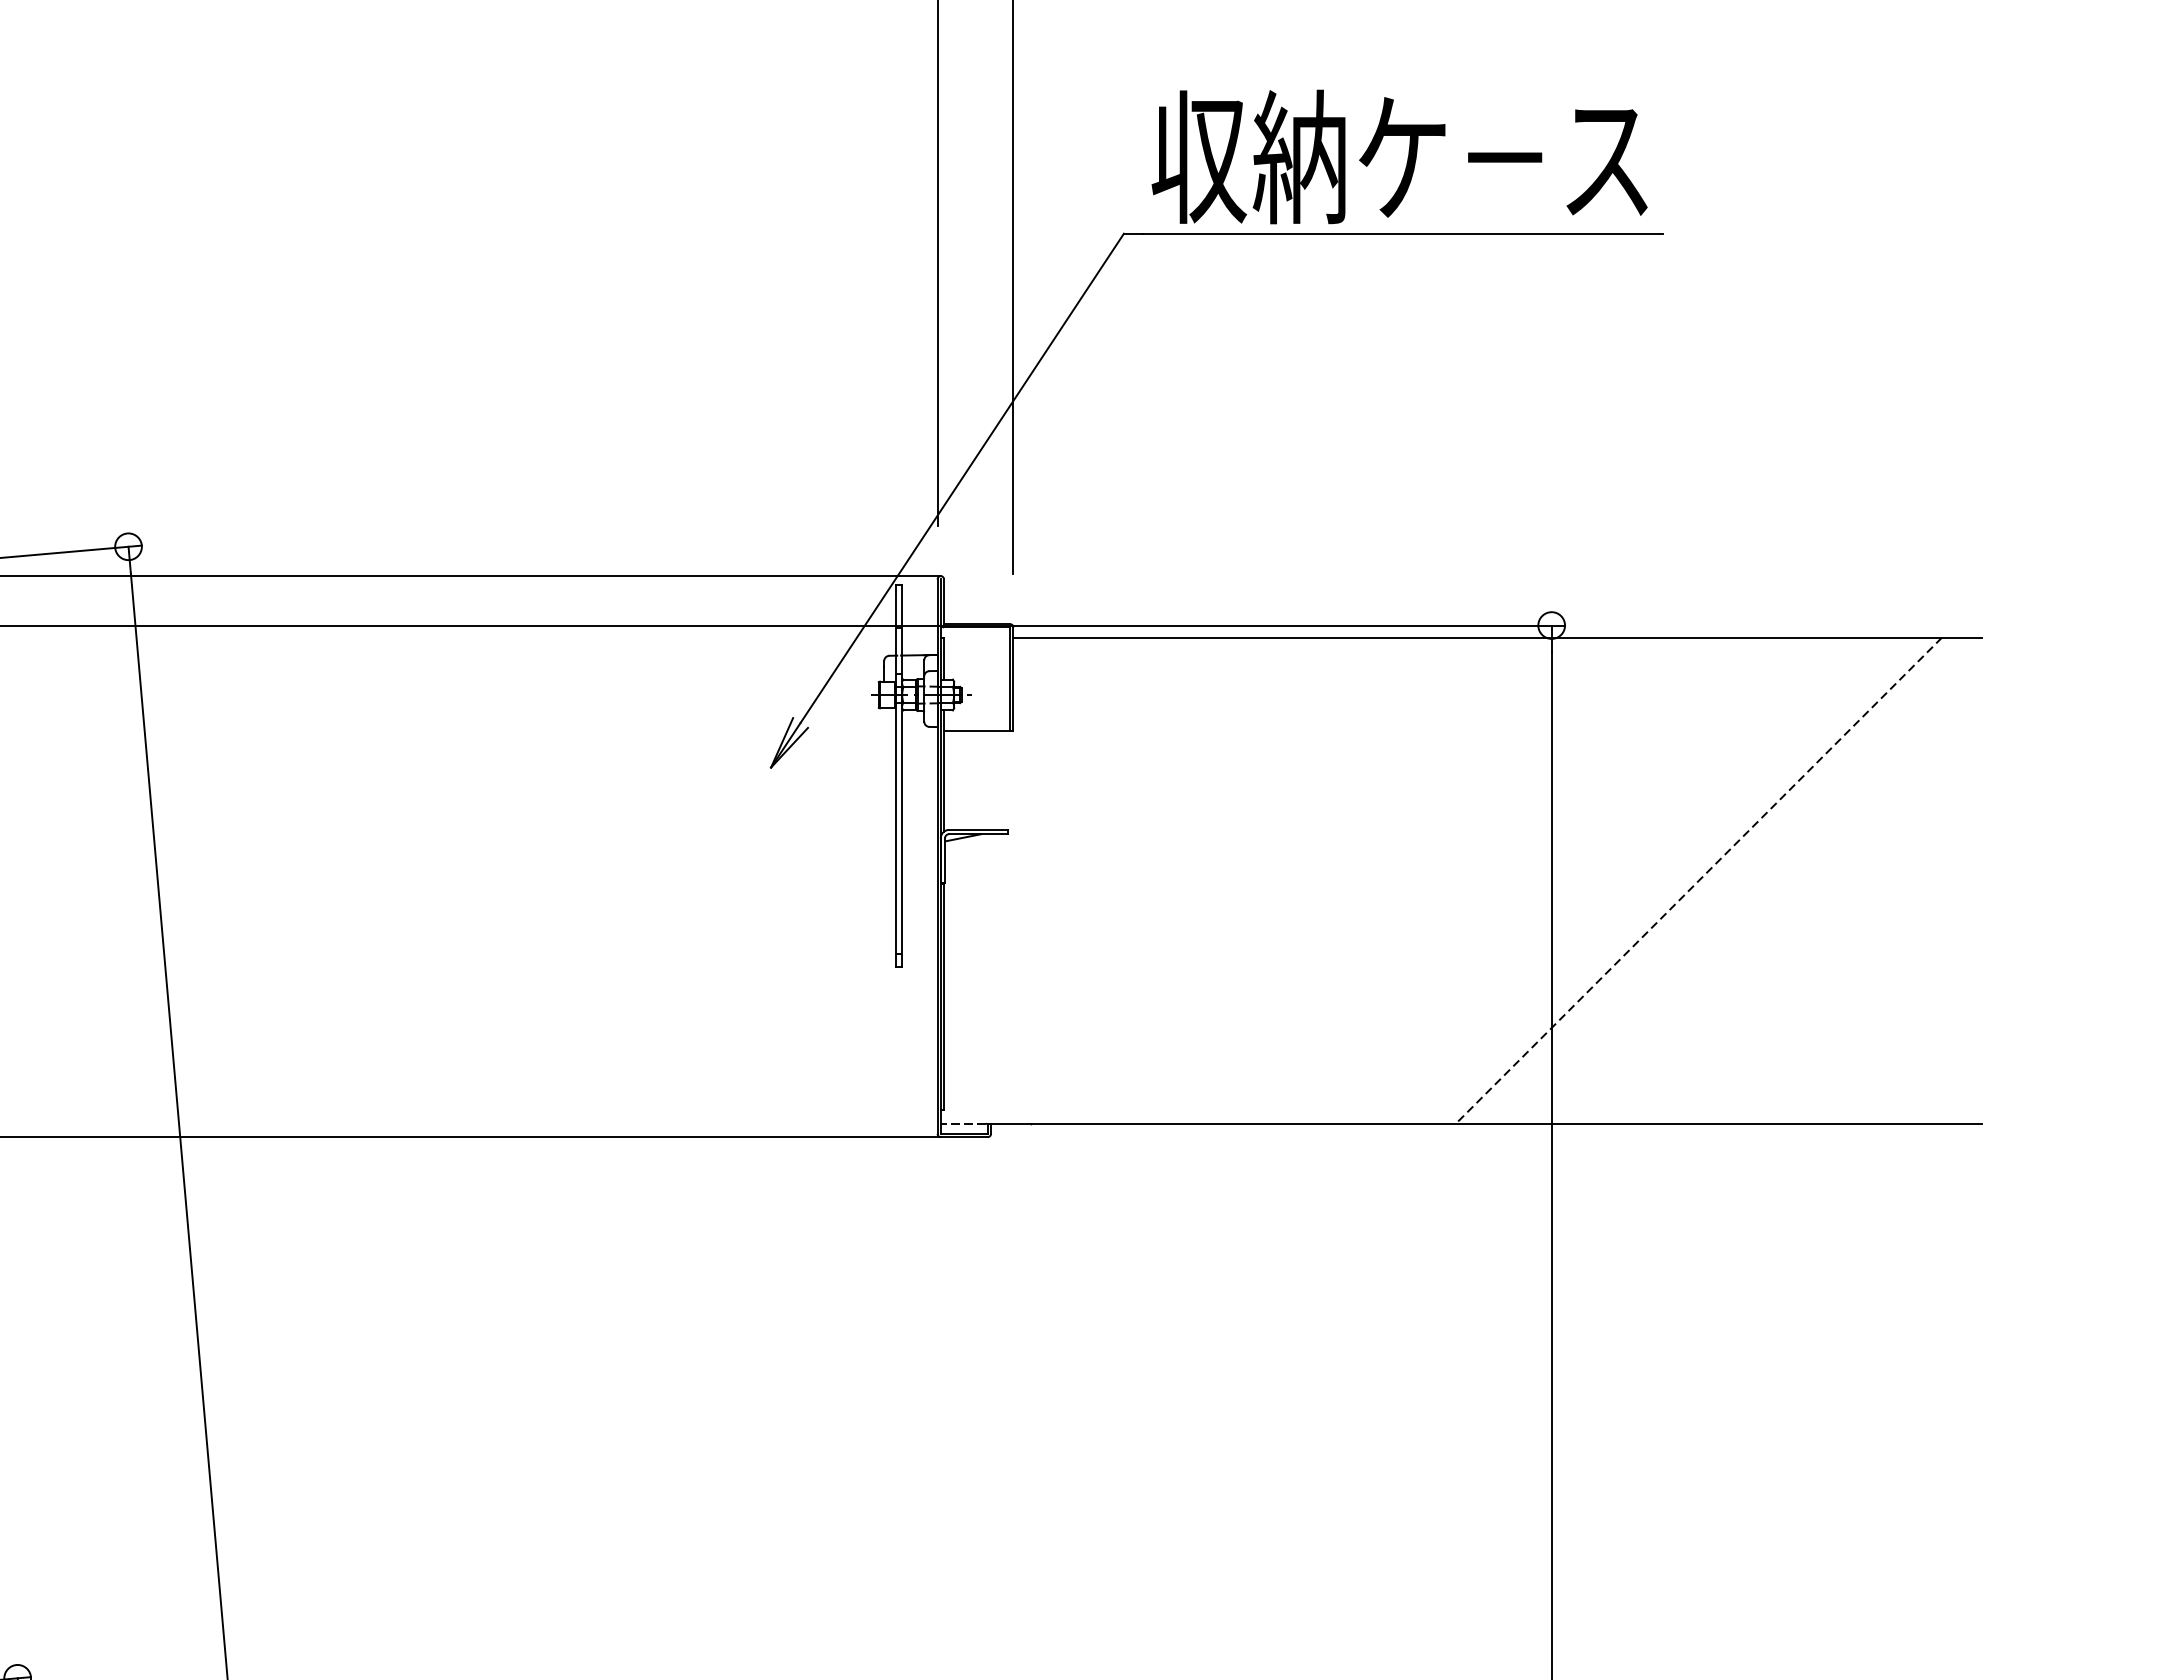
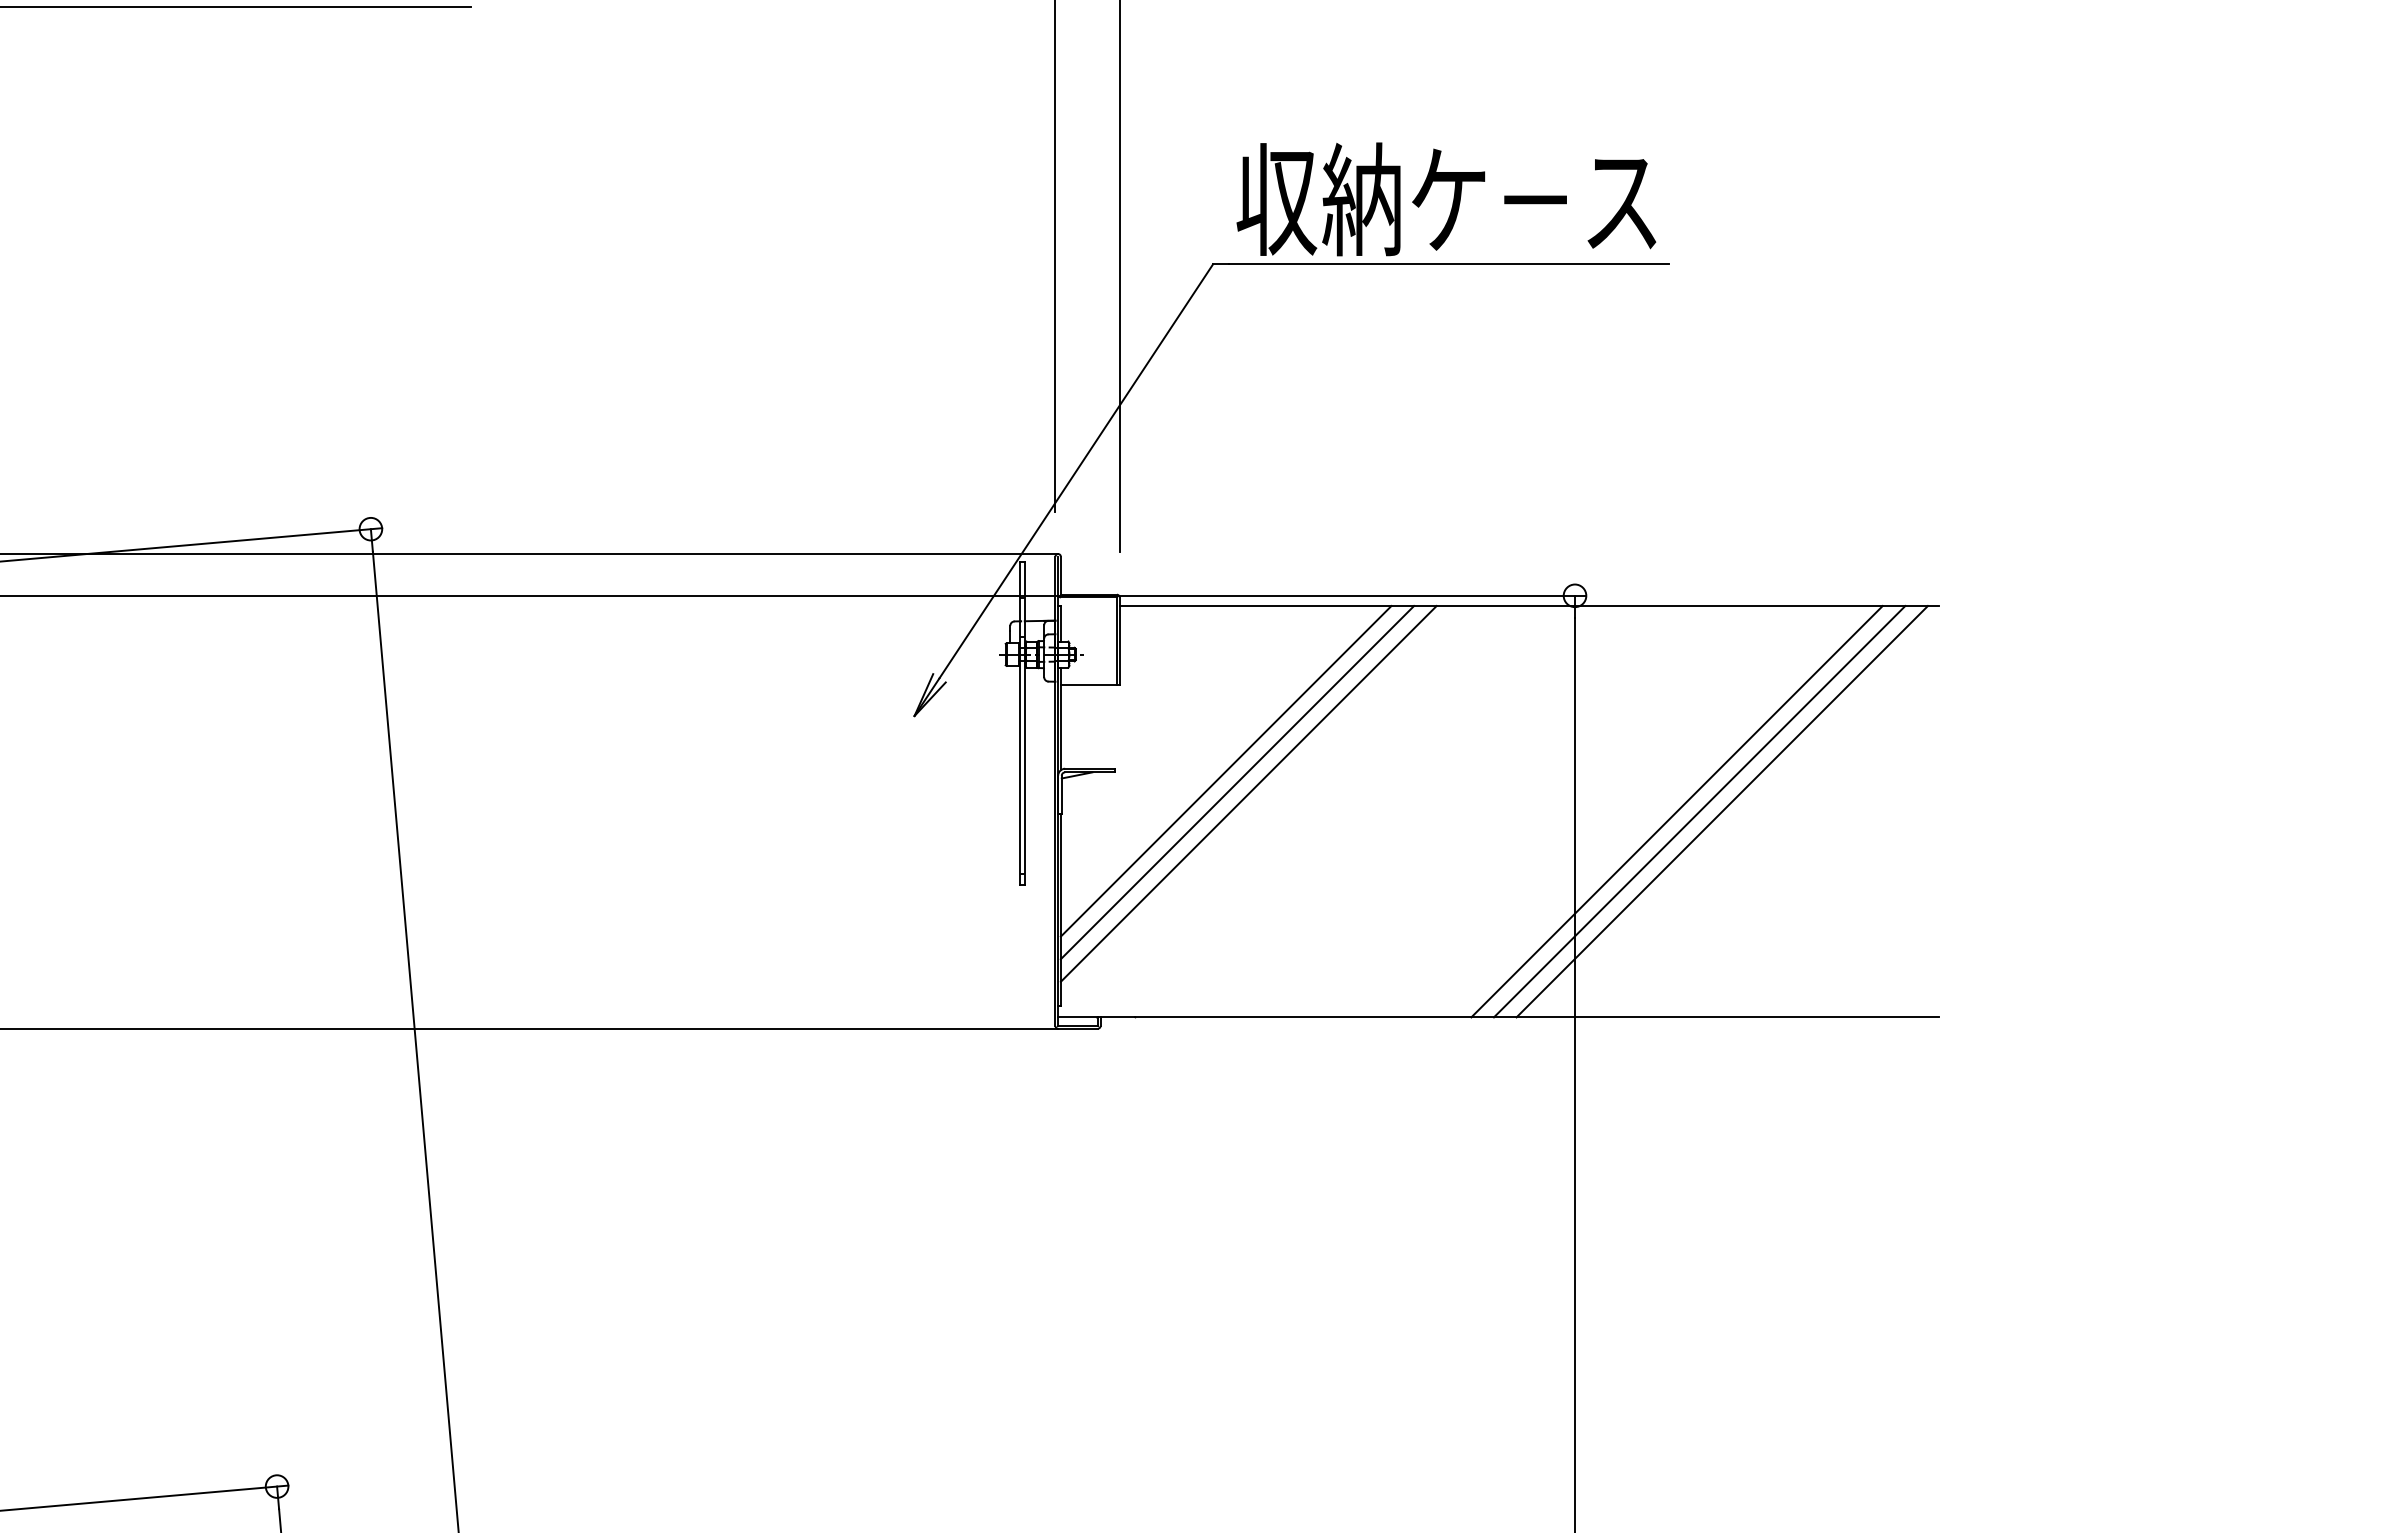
line: (1138, 833) -> (1225, 771), added
line: (1152, 846) -> (1237, 782), added
line: (1165, 859) -> (1248, 793), added
line: (1671, 880) -> (1676, 811), added
line: (1698, 880) -> (1699, 811), dashed -> solid
line: (1724, 880) -> (1721, 811), added
line: (963, 1123) -> (1077, 1017), dashed -> solid

